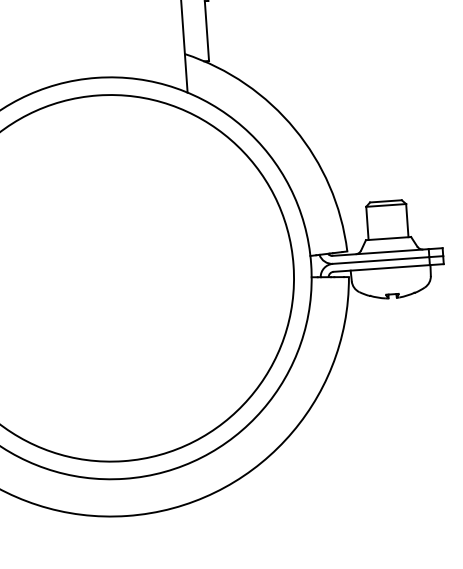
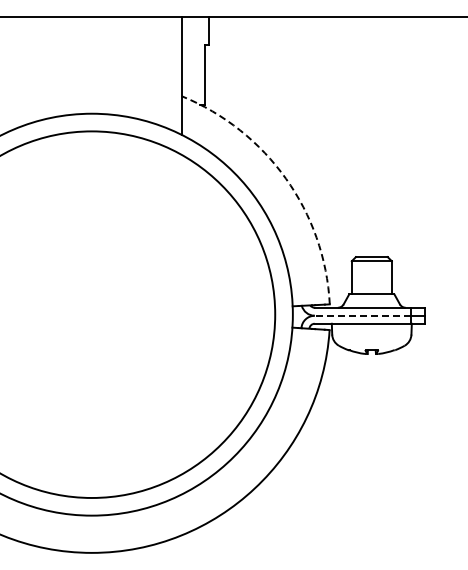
arc: (294, 128) -> (285, 178), solid -> dashed
line: (380, 260) -> (362, 315), solid -> dashed

